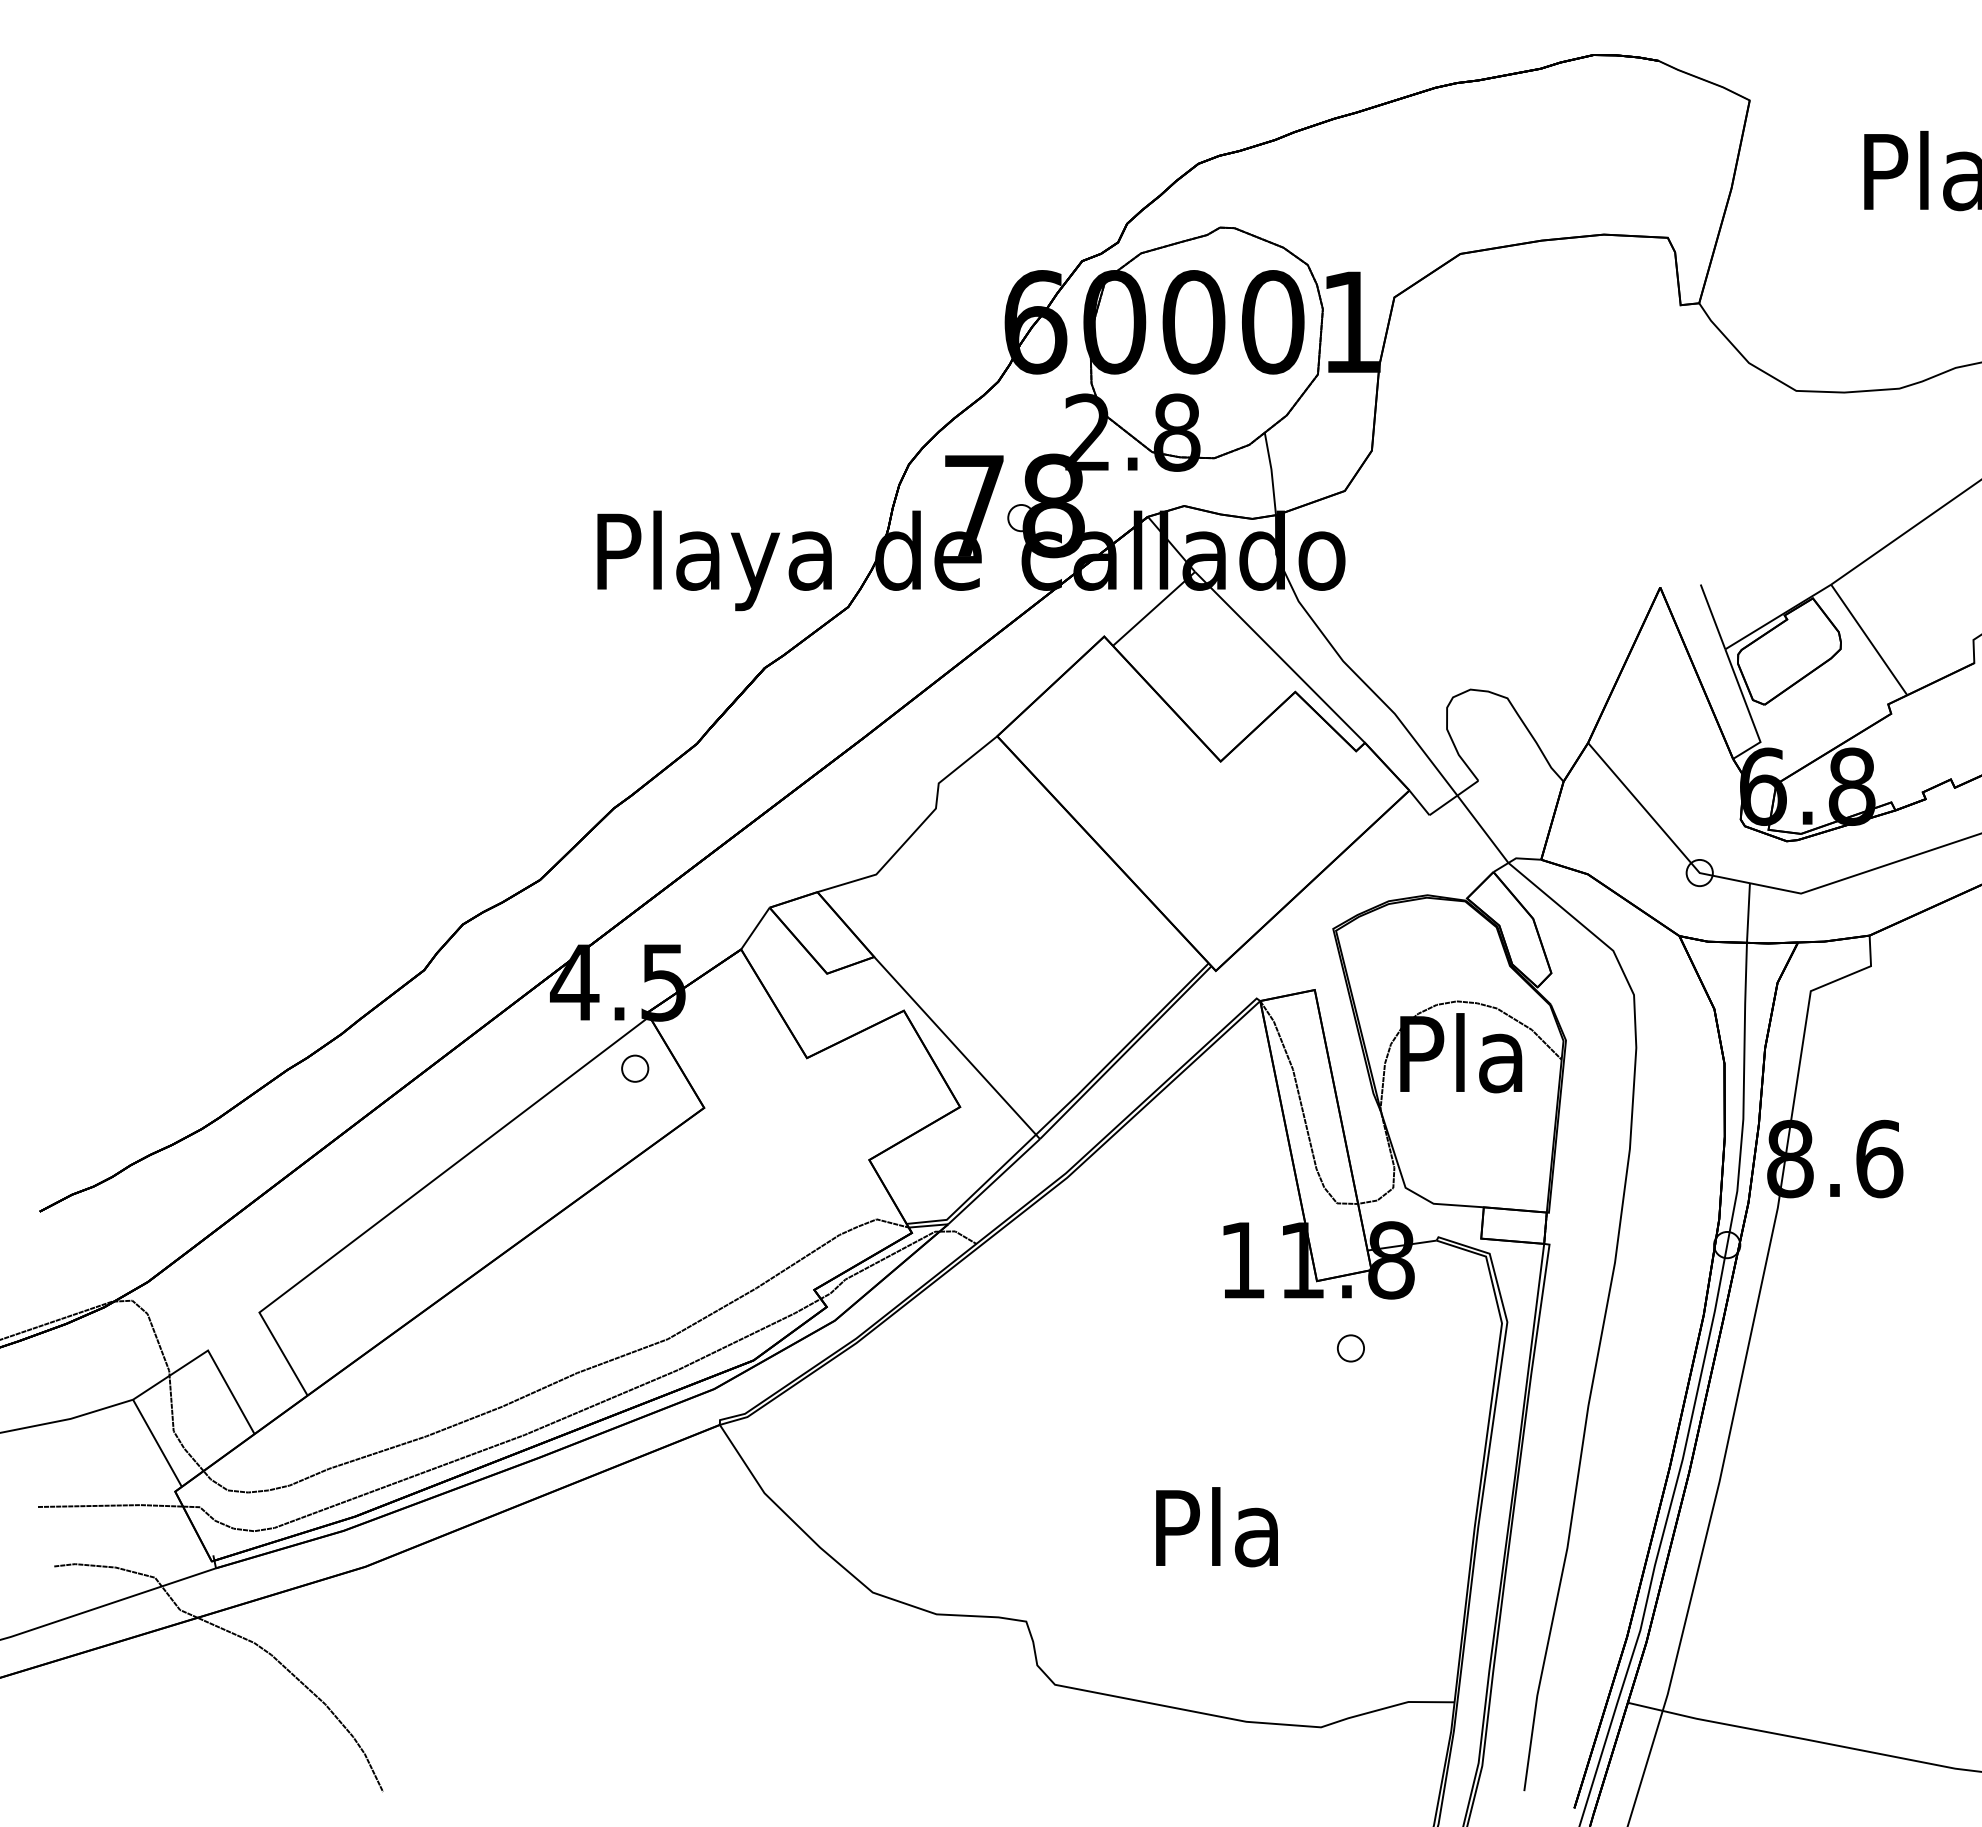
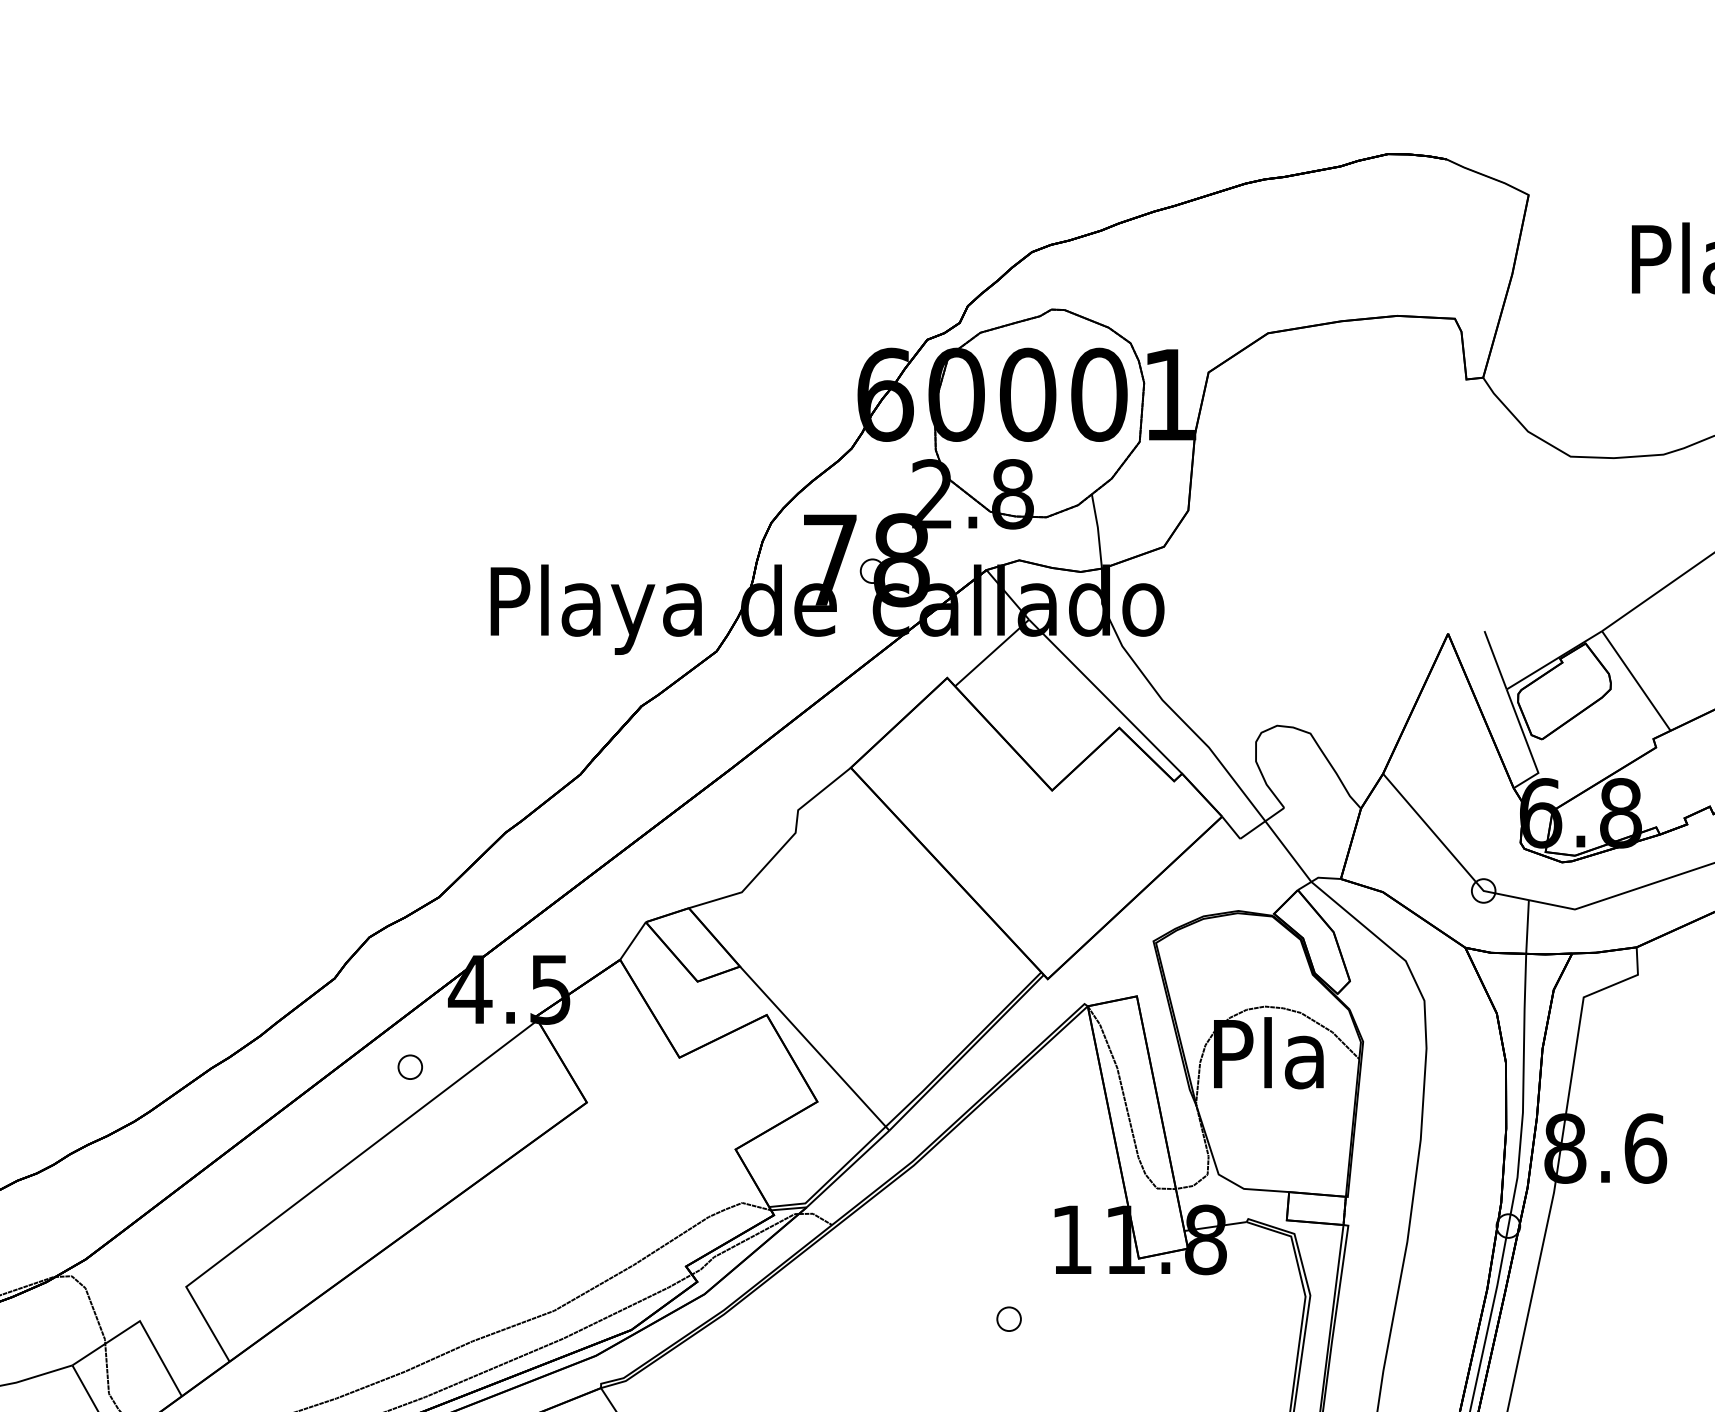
part: (635, 1068) -> (410, 1067), moved
part: (1350, 1348) -> (1008, 1319), moved

